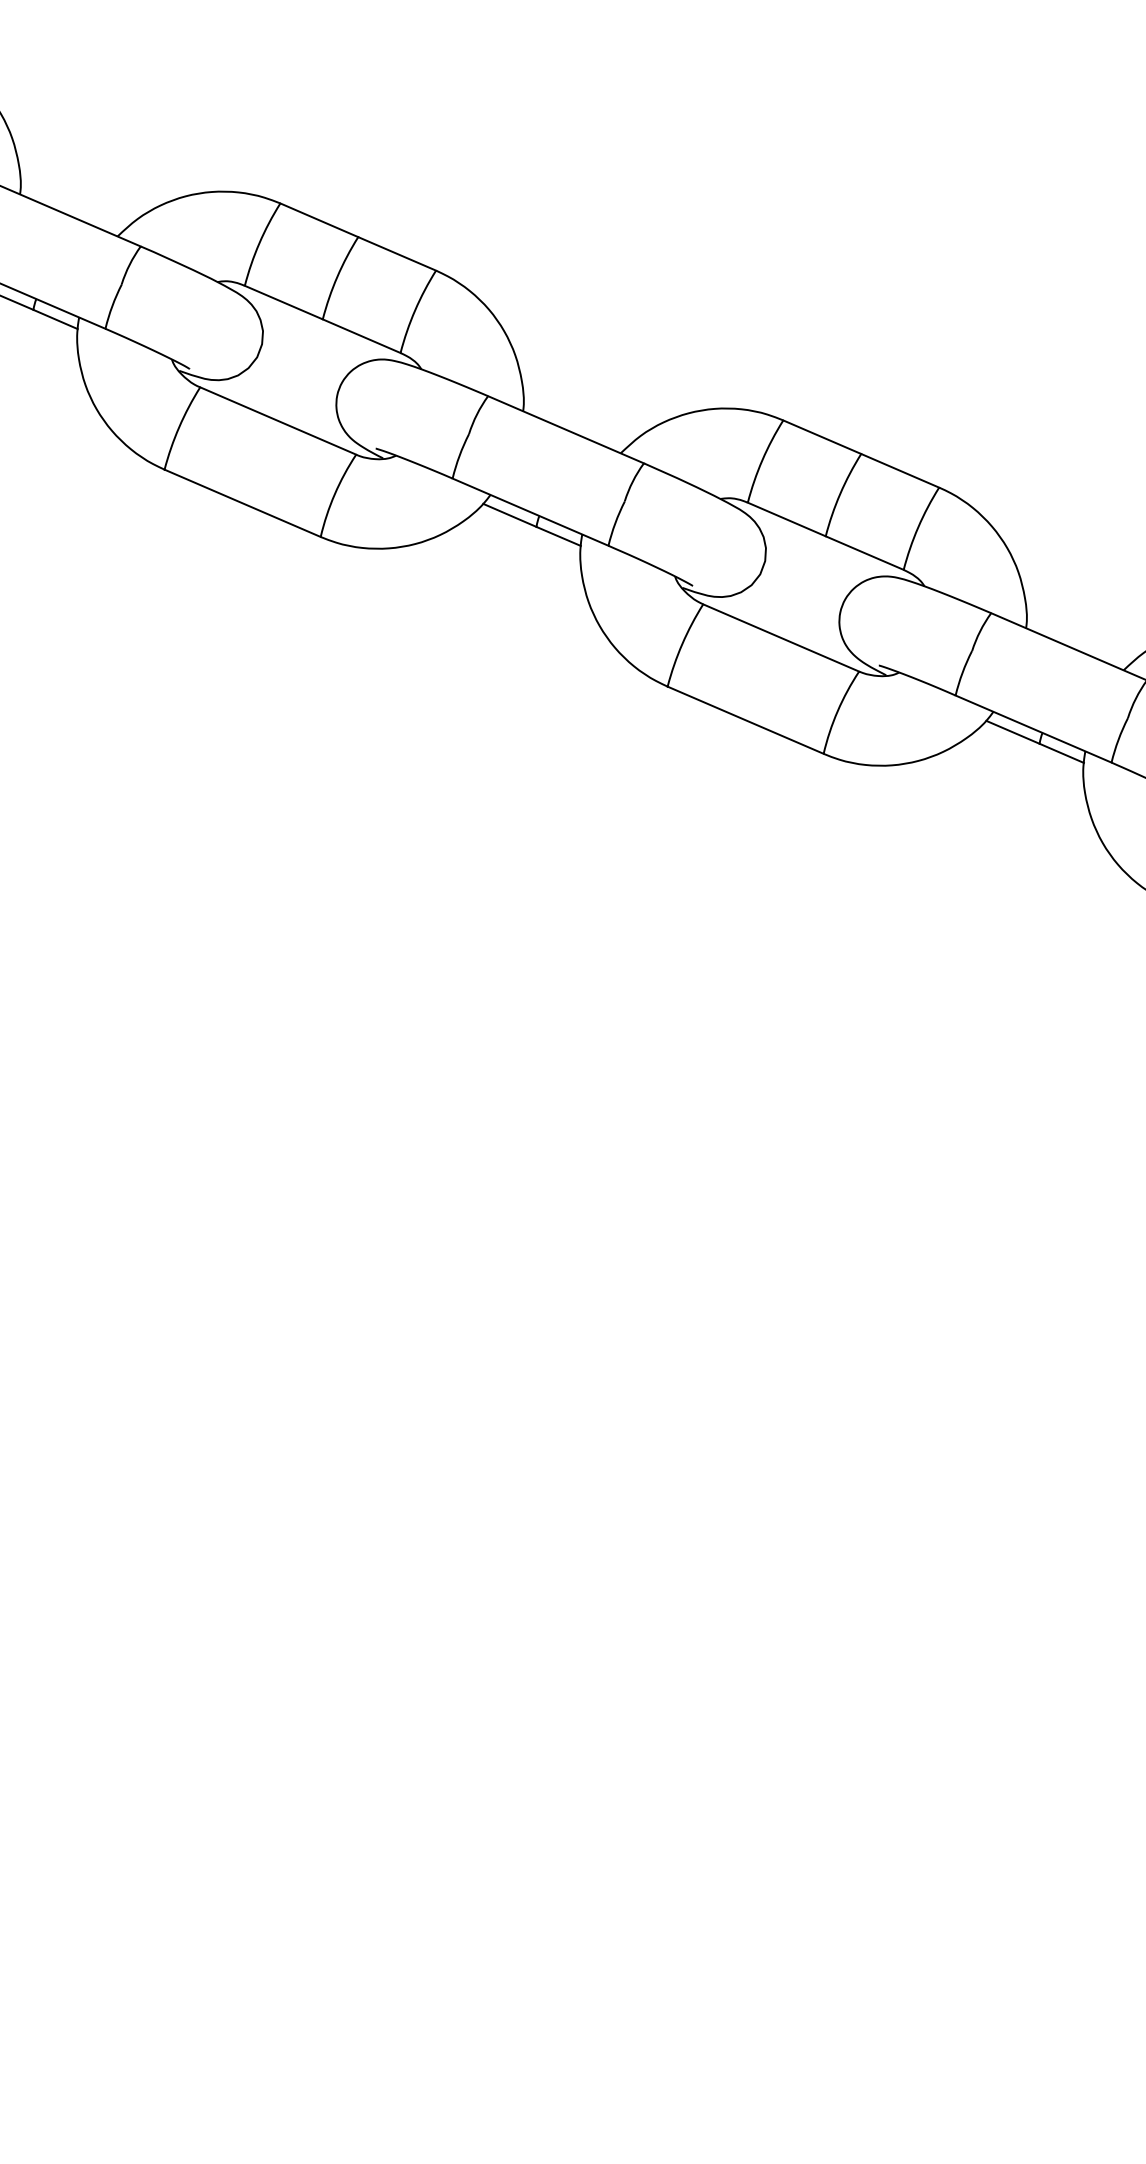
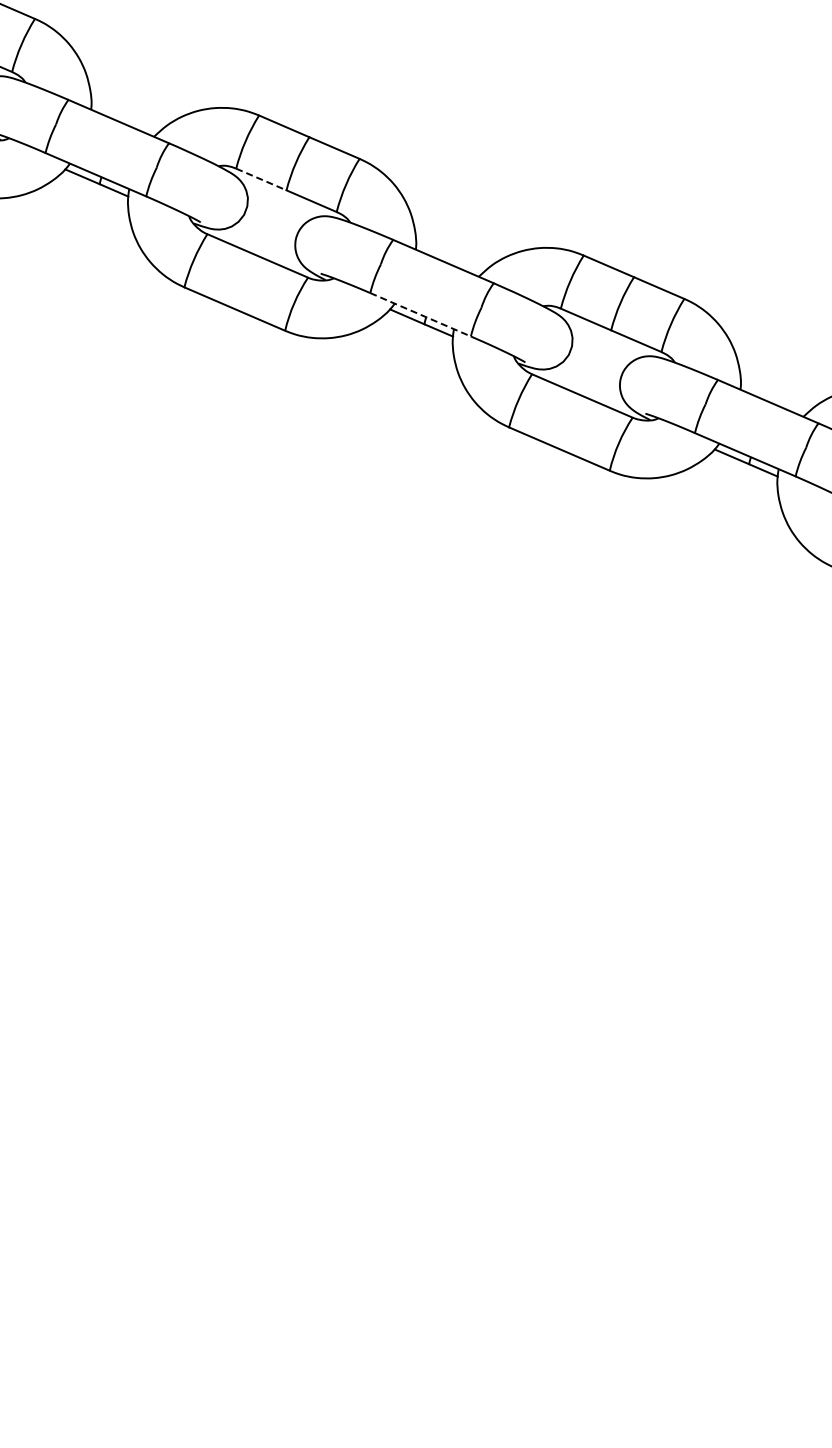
line: (284, 302) -> (261, 179), solid -> dashed
line: (530, 511) -> (420, 314), solid -> dashed

